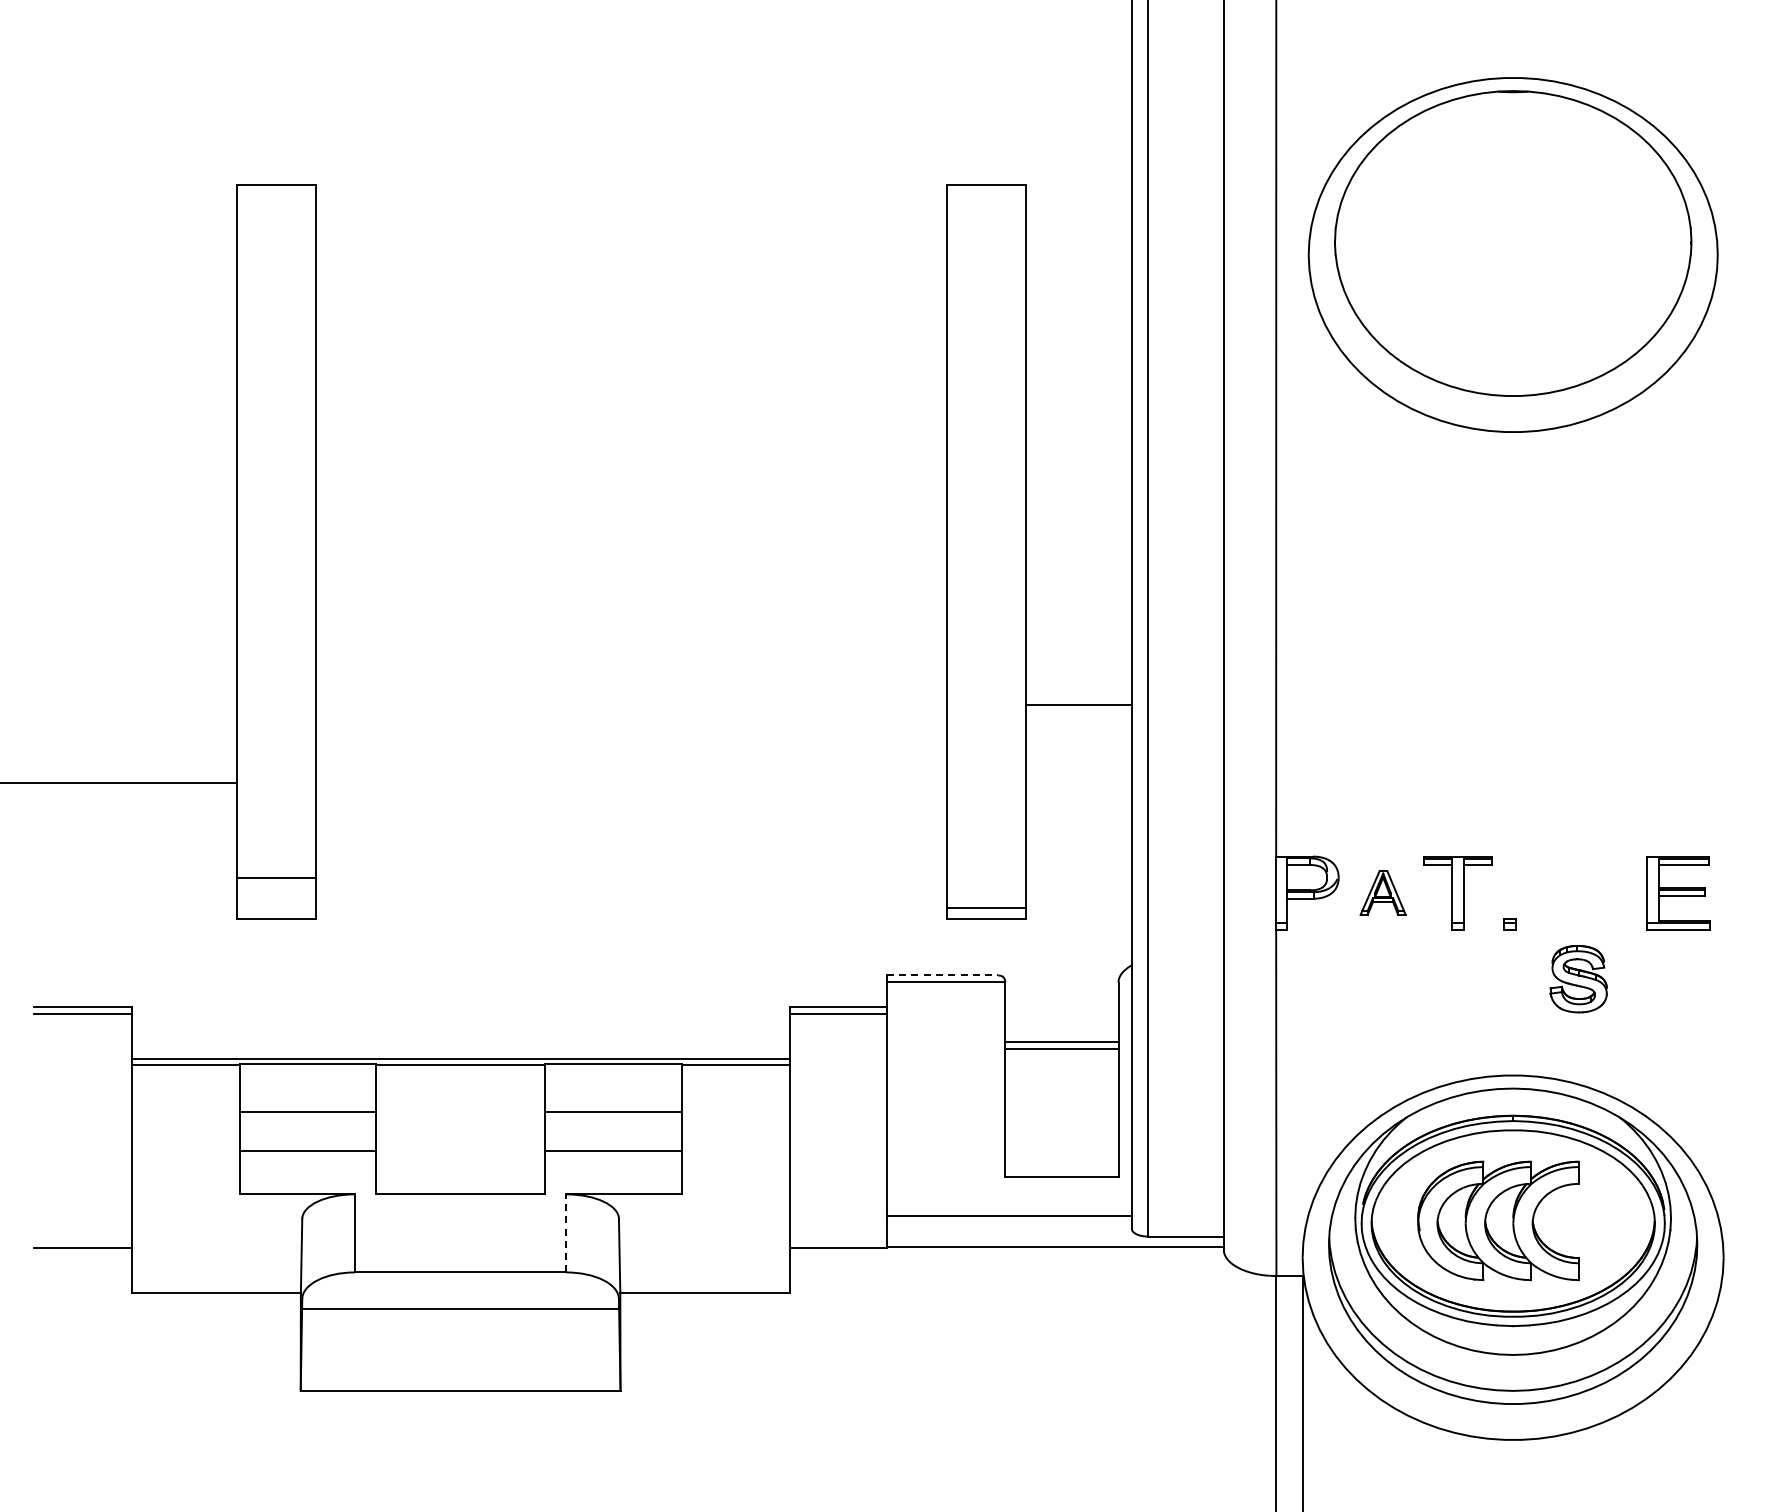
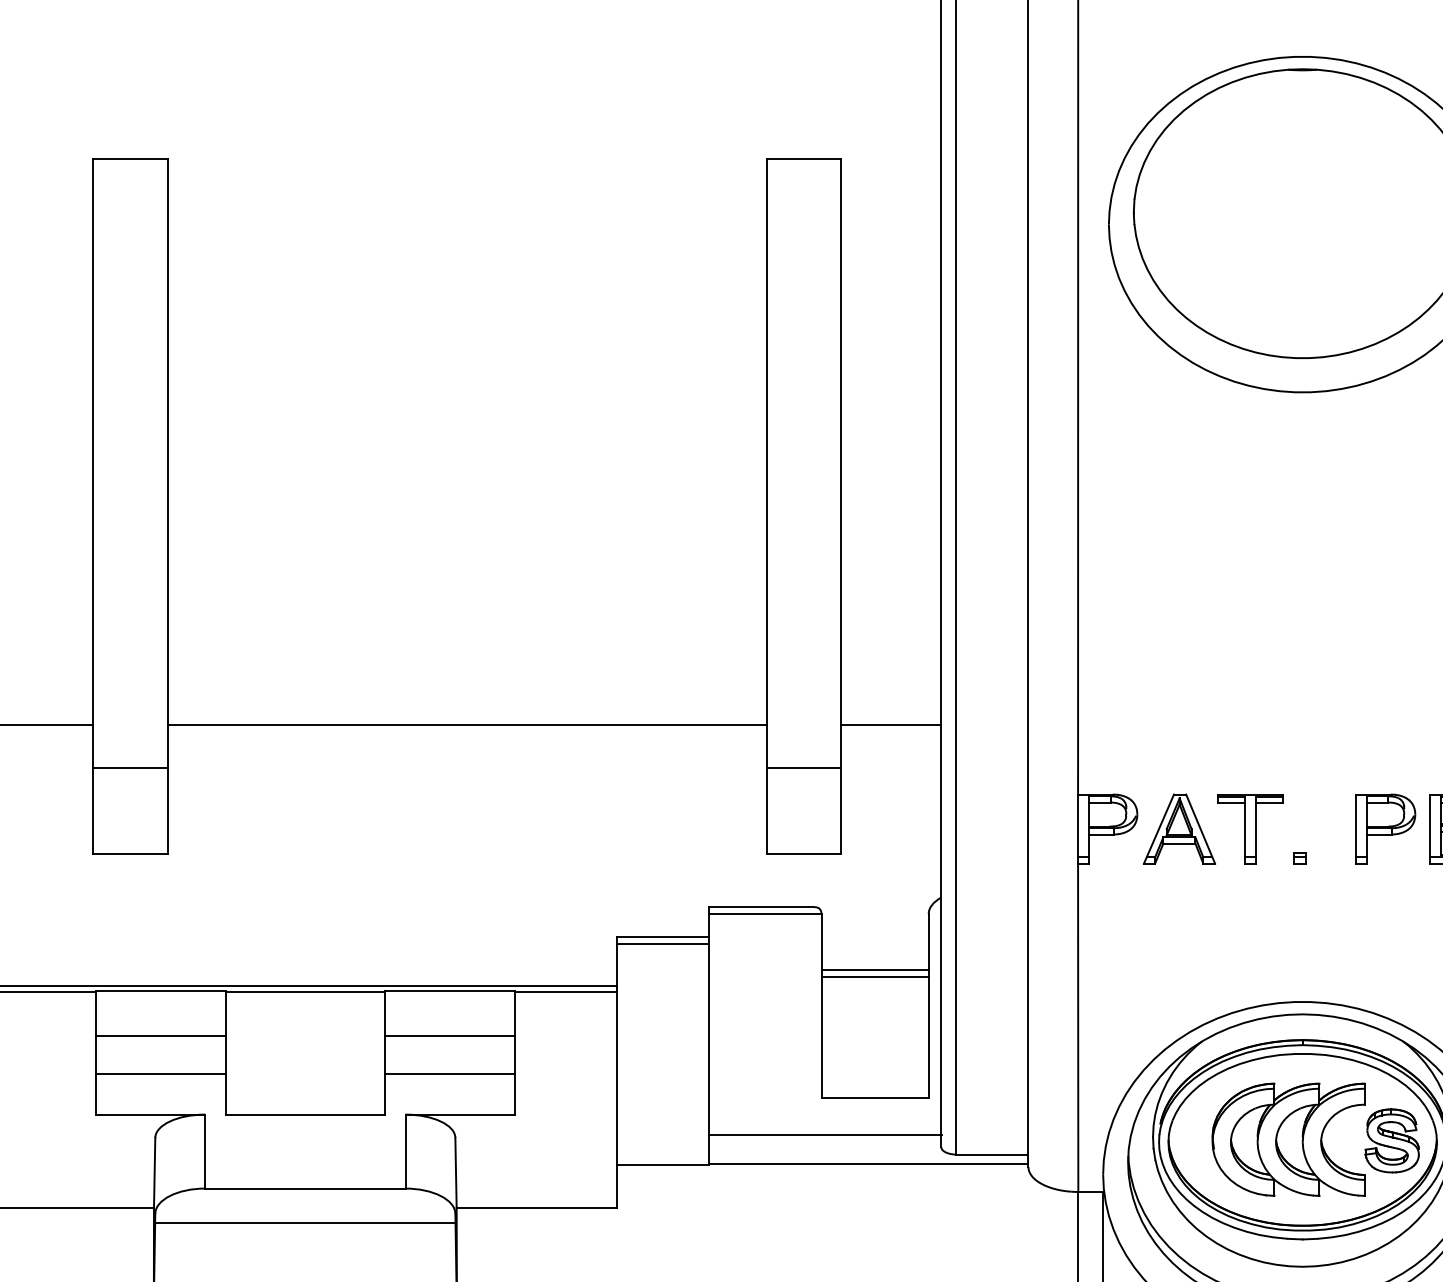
line: (1078, 704) -> (890, 724), moved
line: (631, 782) -> (467, 724), added
line: (275, 877) -> (129, 767), moved
part: (1382, 892) -> (1178, 828), size x1.67
part: (1600, 892) -> (1385, 828), added
line: (986, 907) -> (803, 767), moved
line: (942, 975) -> (761, 907), dashed -> solid
part: (1578, 979) -> (1392, 1141), moved
line: (566, 1232) -> (405, 1150), dashed -> solid

